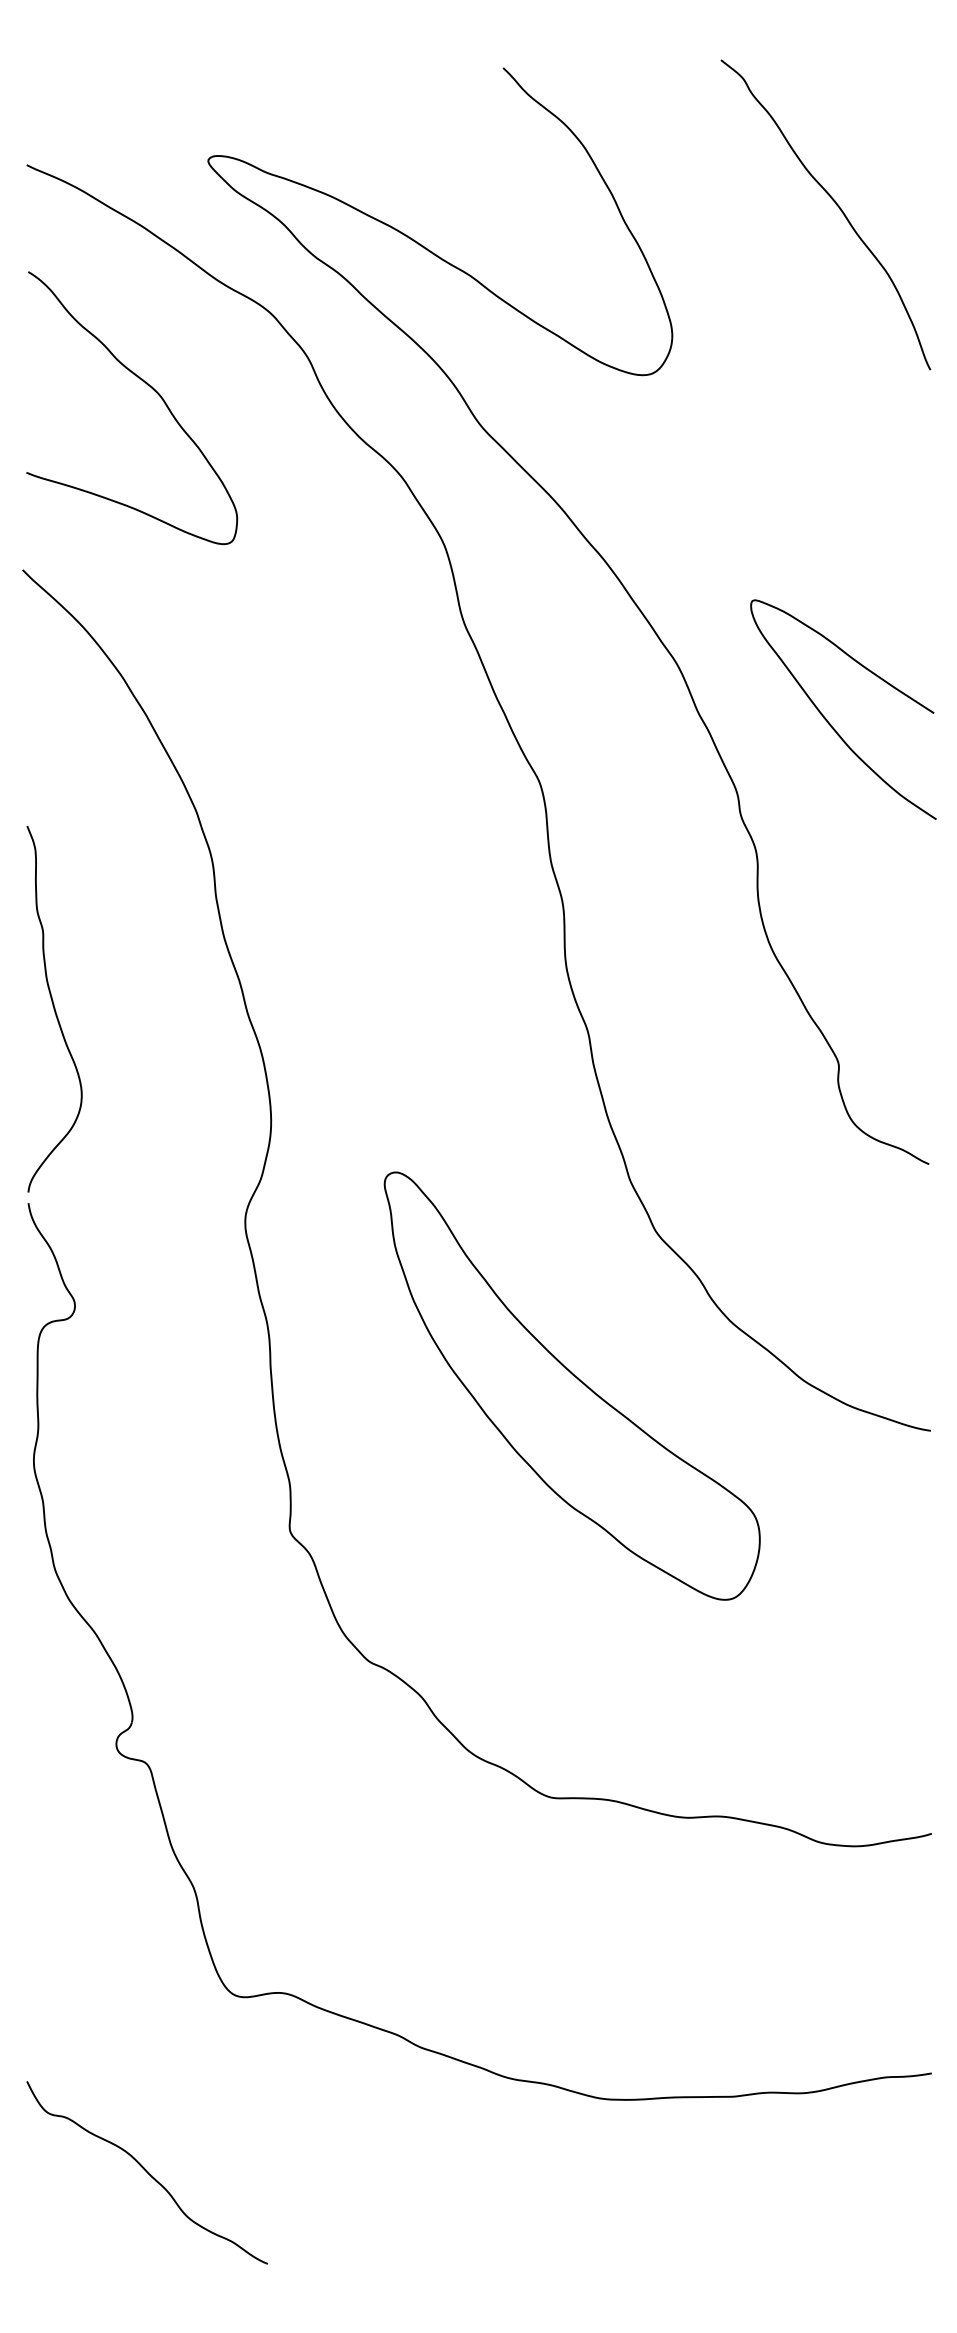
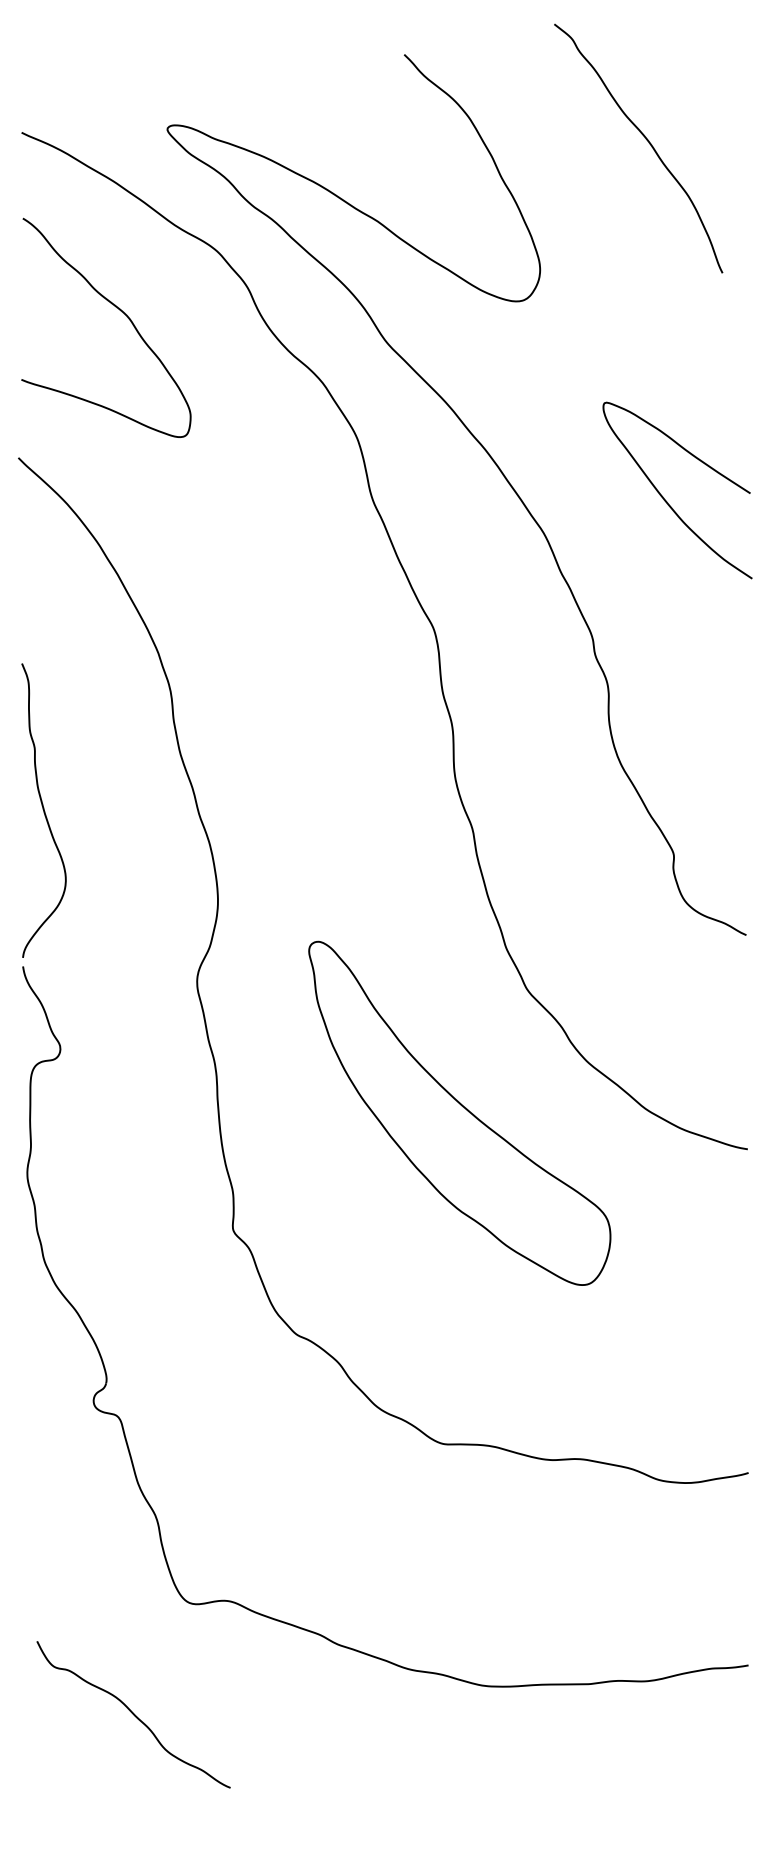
curve: (835, 204) -> (646, 140), moved
curve: (827, 719) -> (664, 498), moved
curve: (146, 2172) -> (133, 1714), moved

